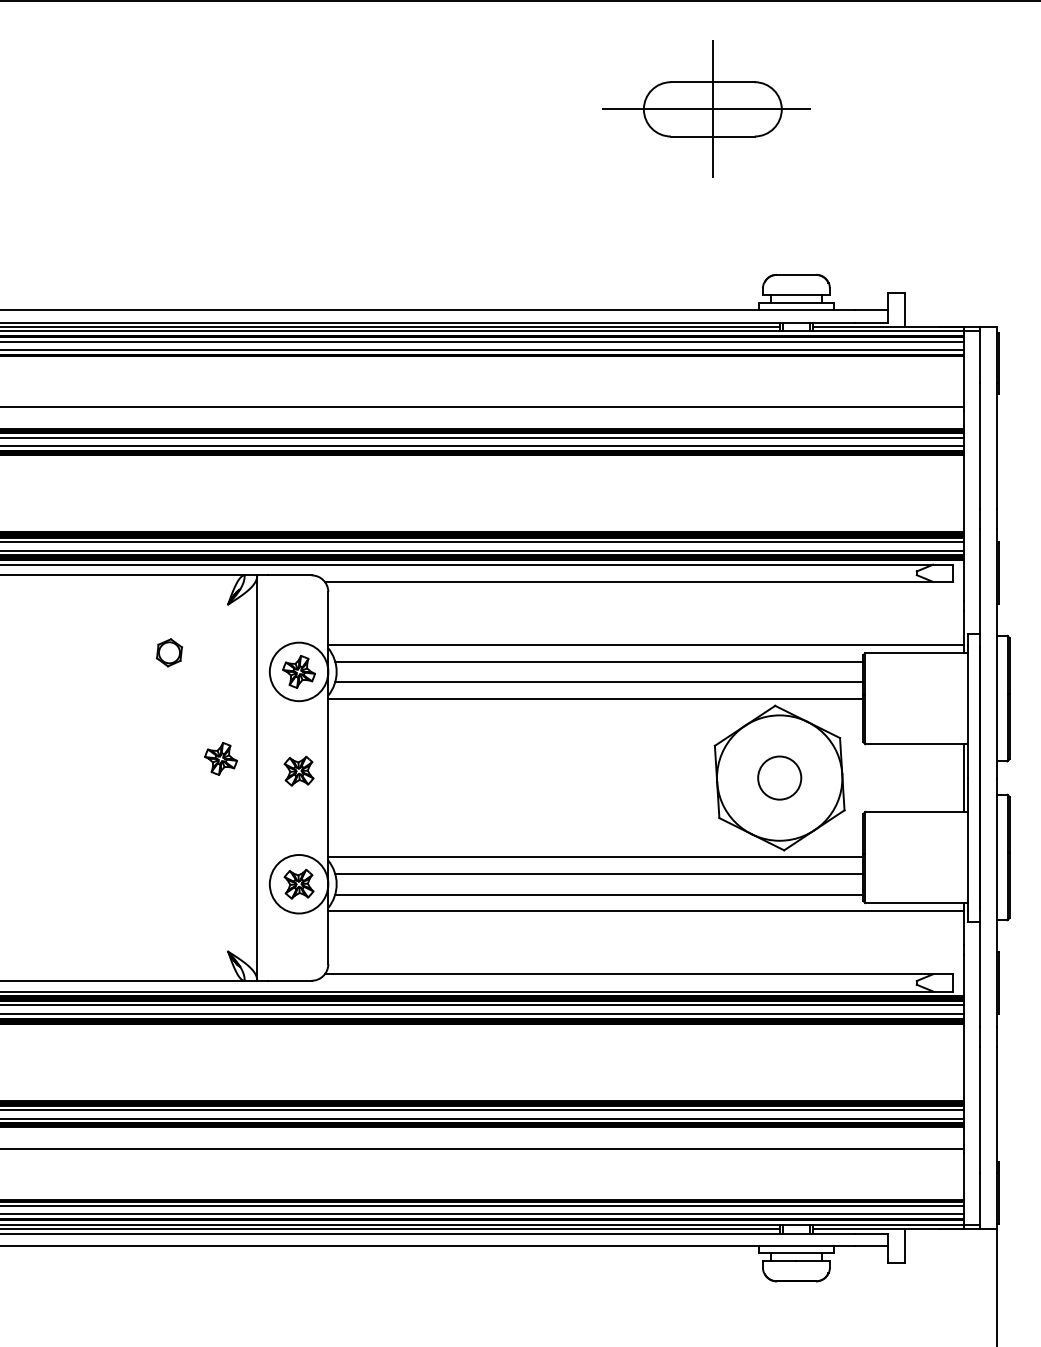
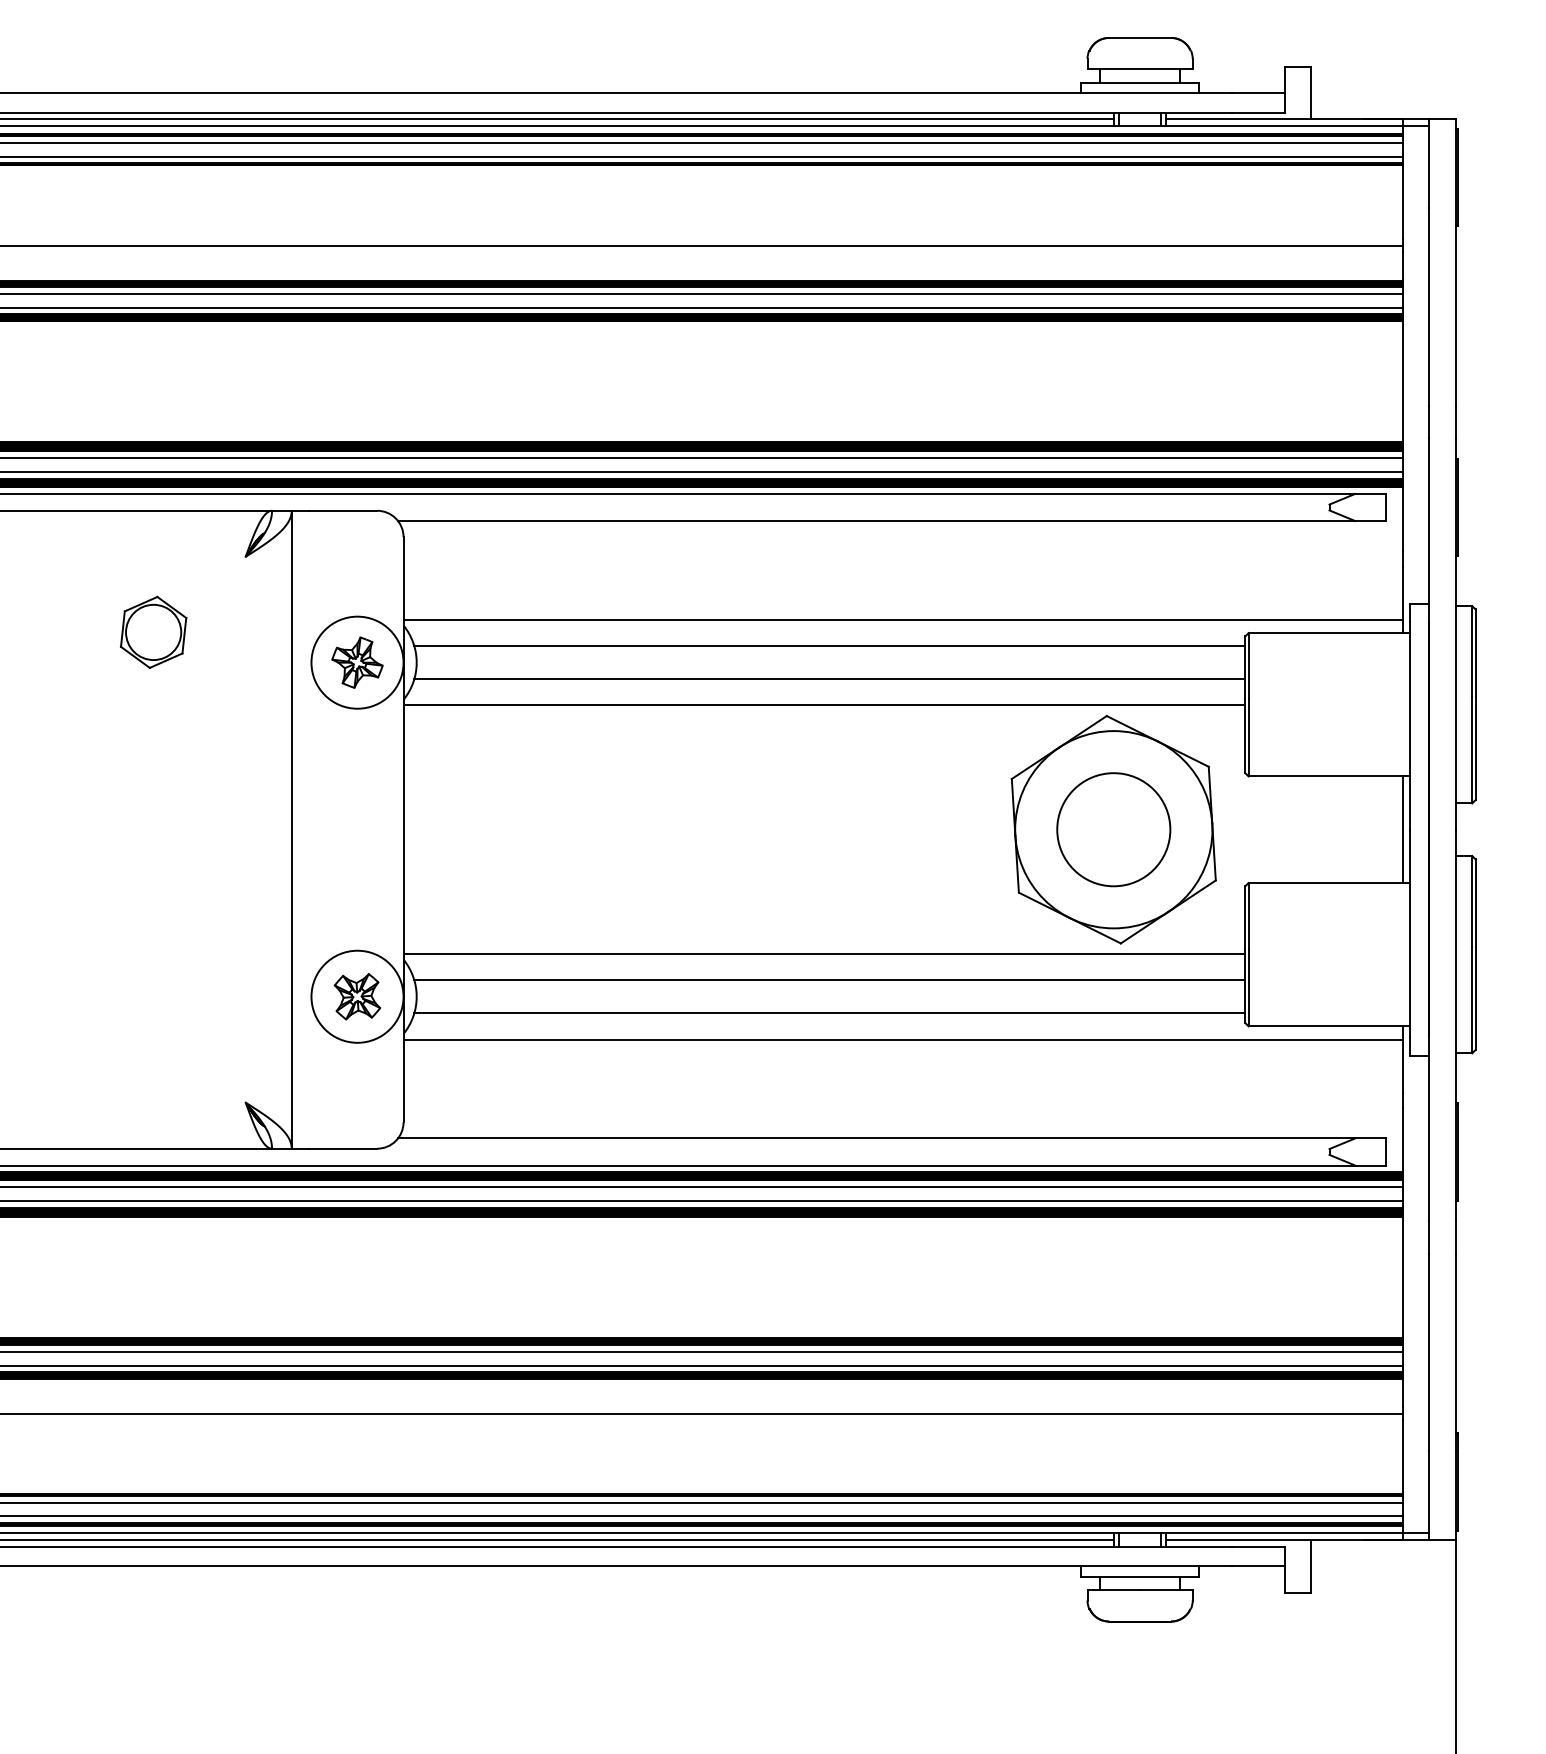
part: (169, 652) -> (153, 632), size x1.67
part: (220, 758) -> (233, 798), removed
part: (298, 771) -> (356, 819), removed
circle: (779, 778) -> (1113, 830), size x1.67

